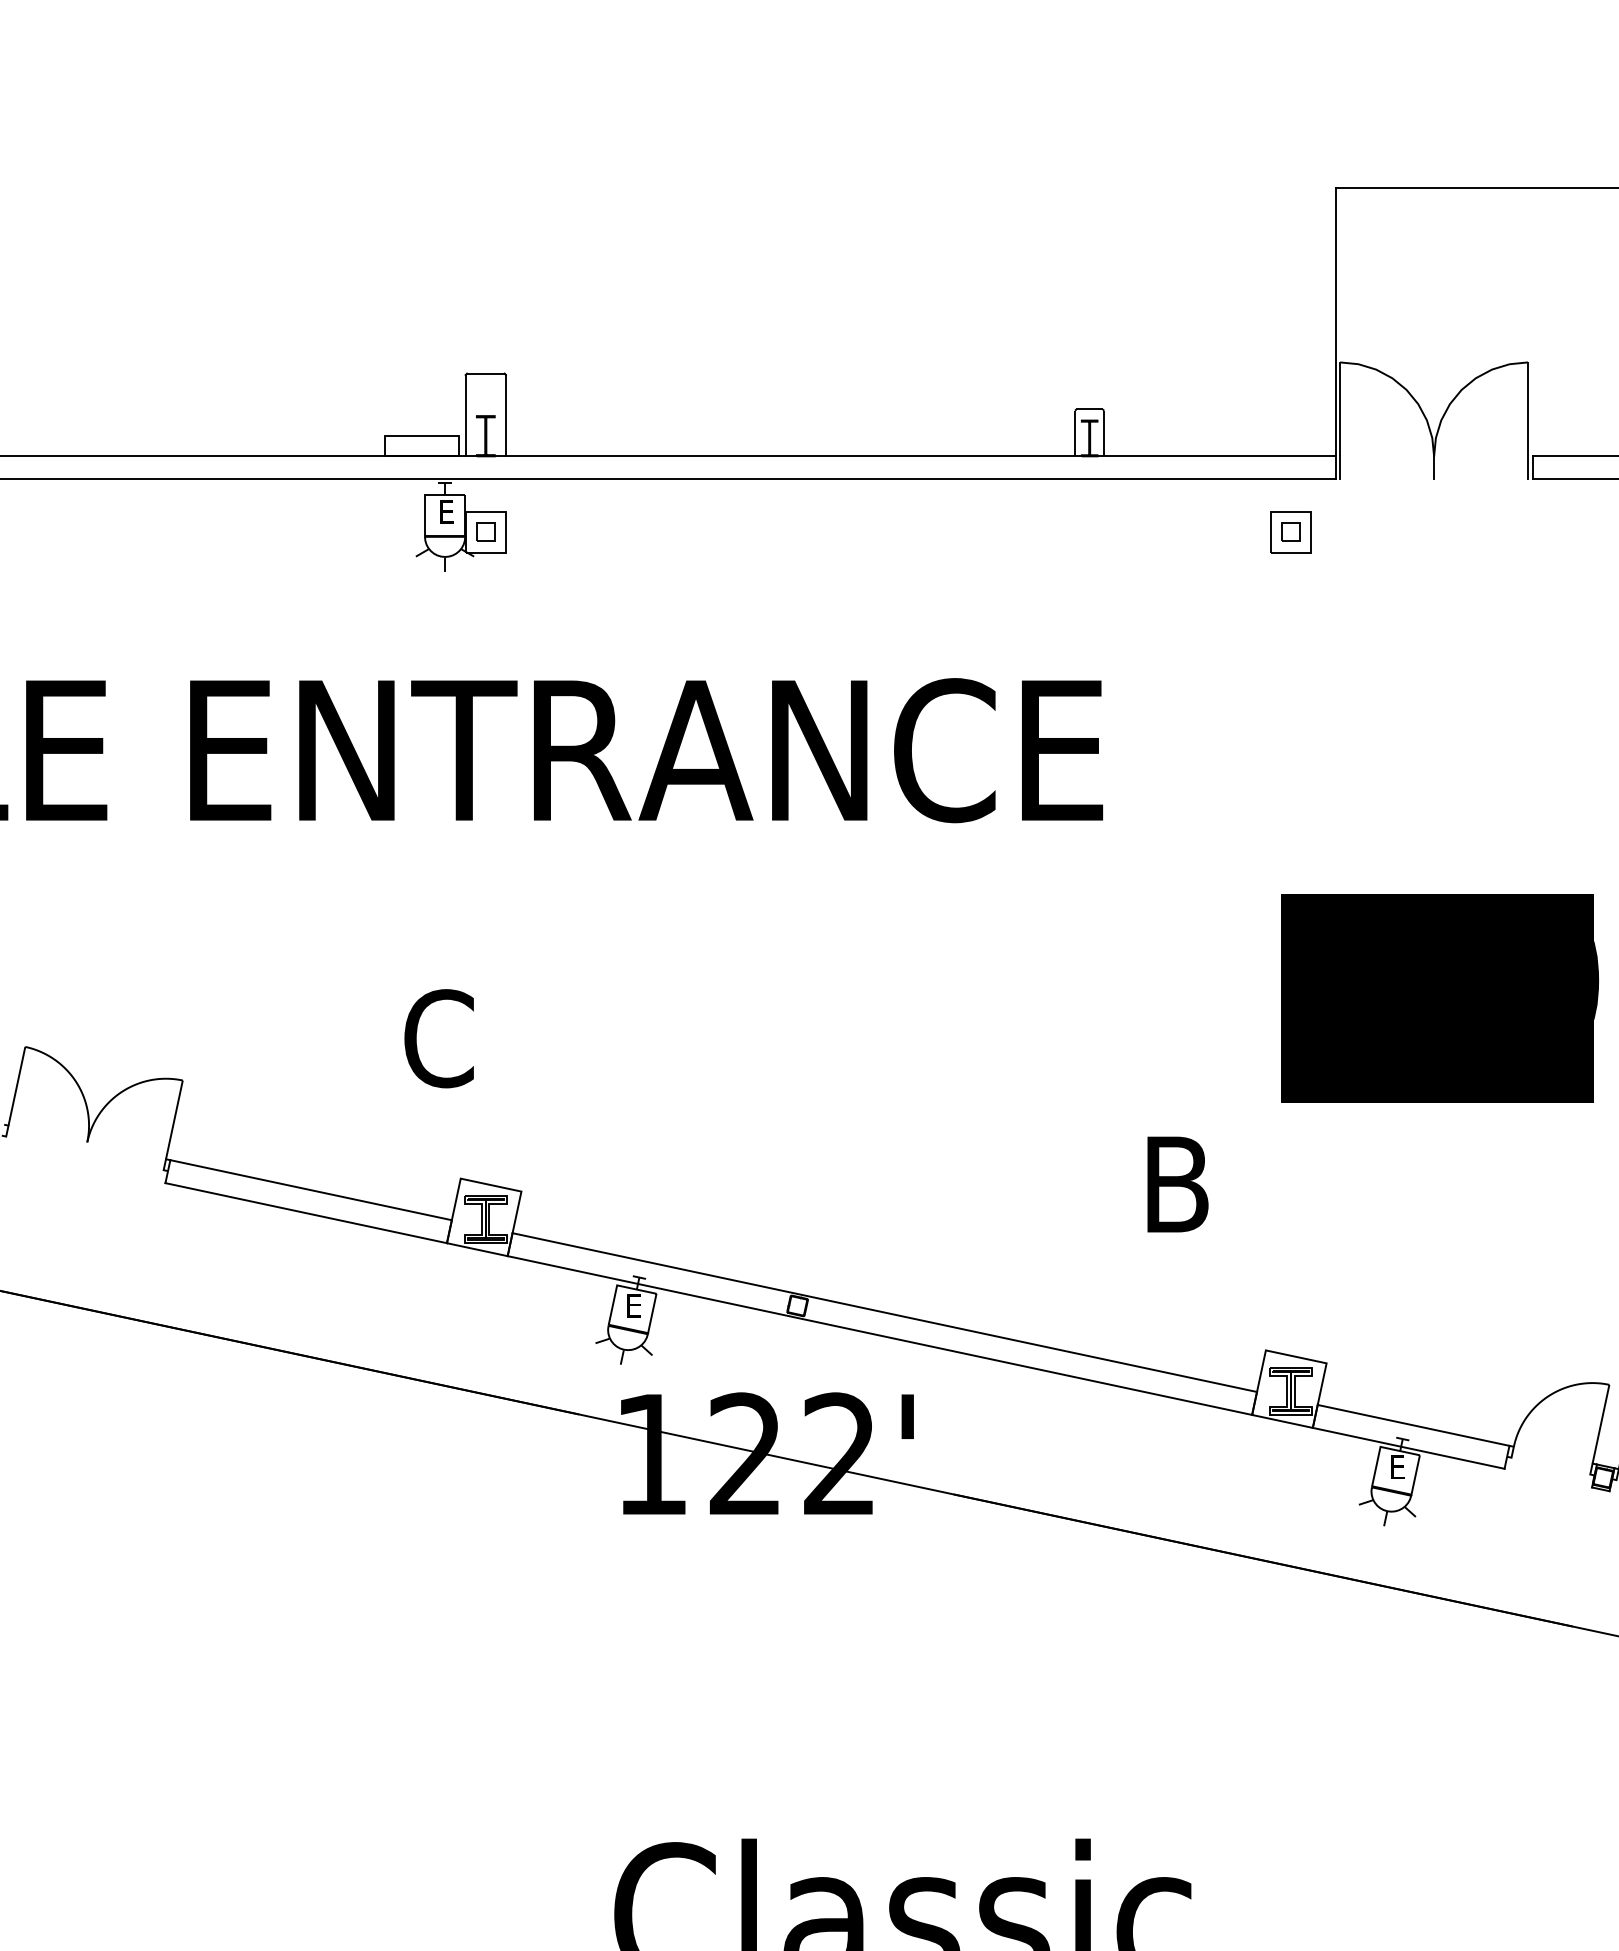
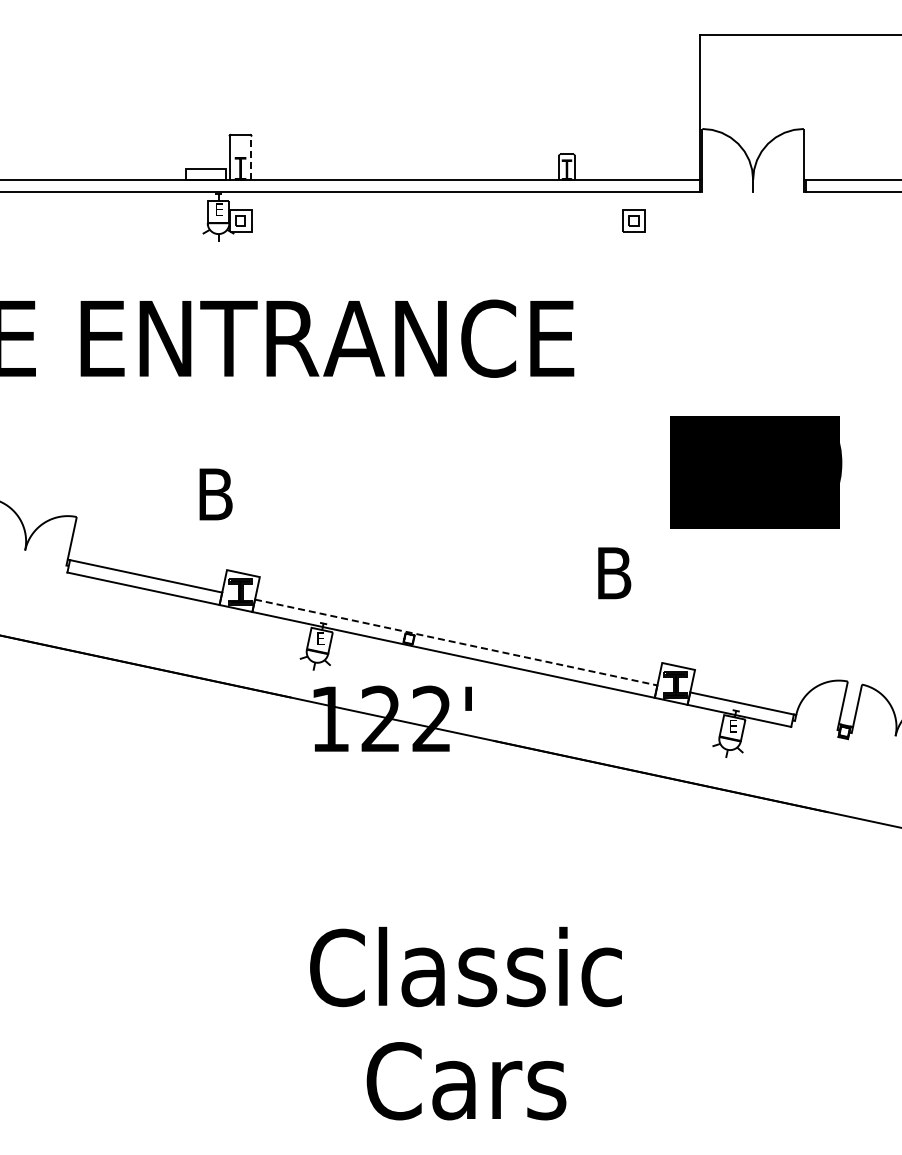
line: (506, 415) -> (251, 157), solid -> dashed
part: (1290, 531) -> (633, 220), moved
text: (439, 1038) -> (215, 494), C -> B
line: (885, 1312) -> (456, 642), solid -> dashed

